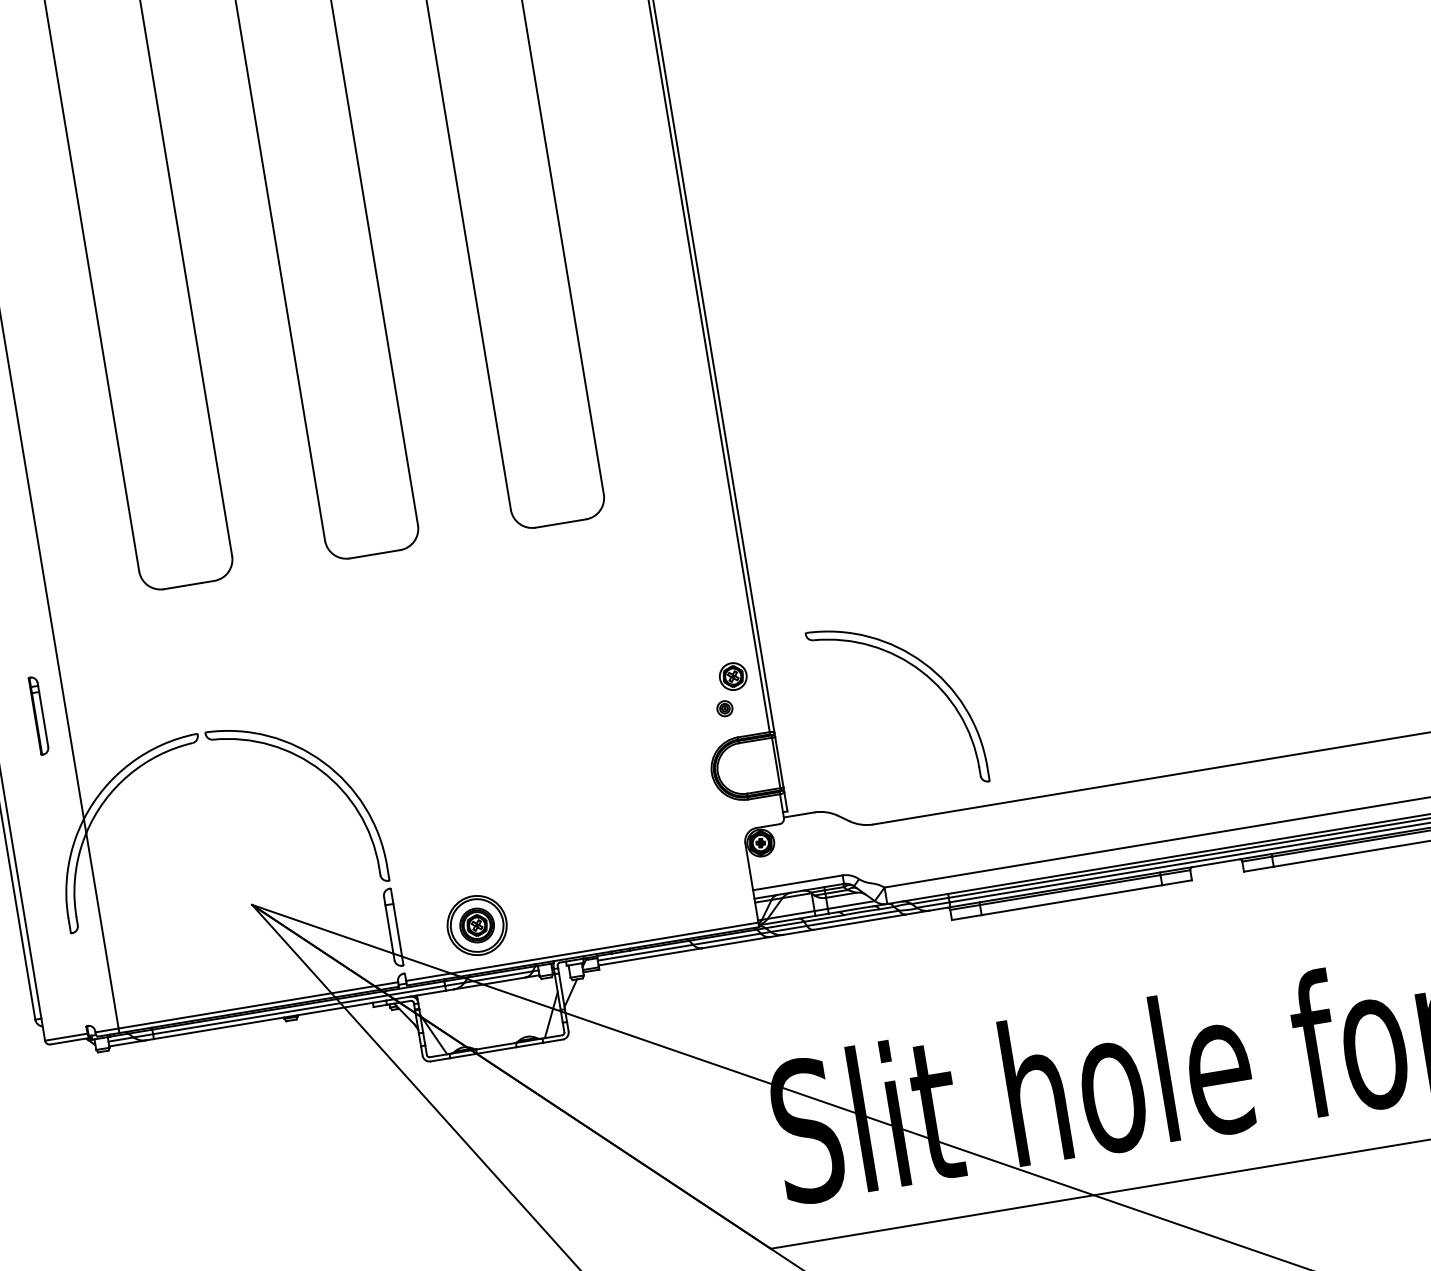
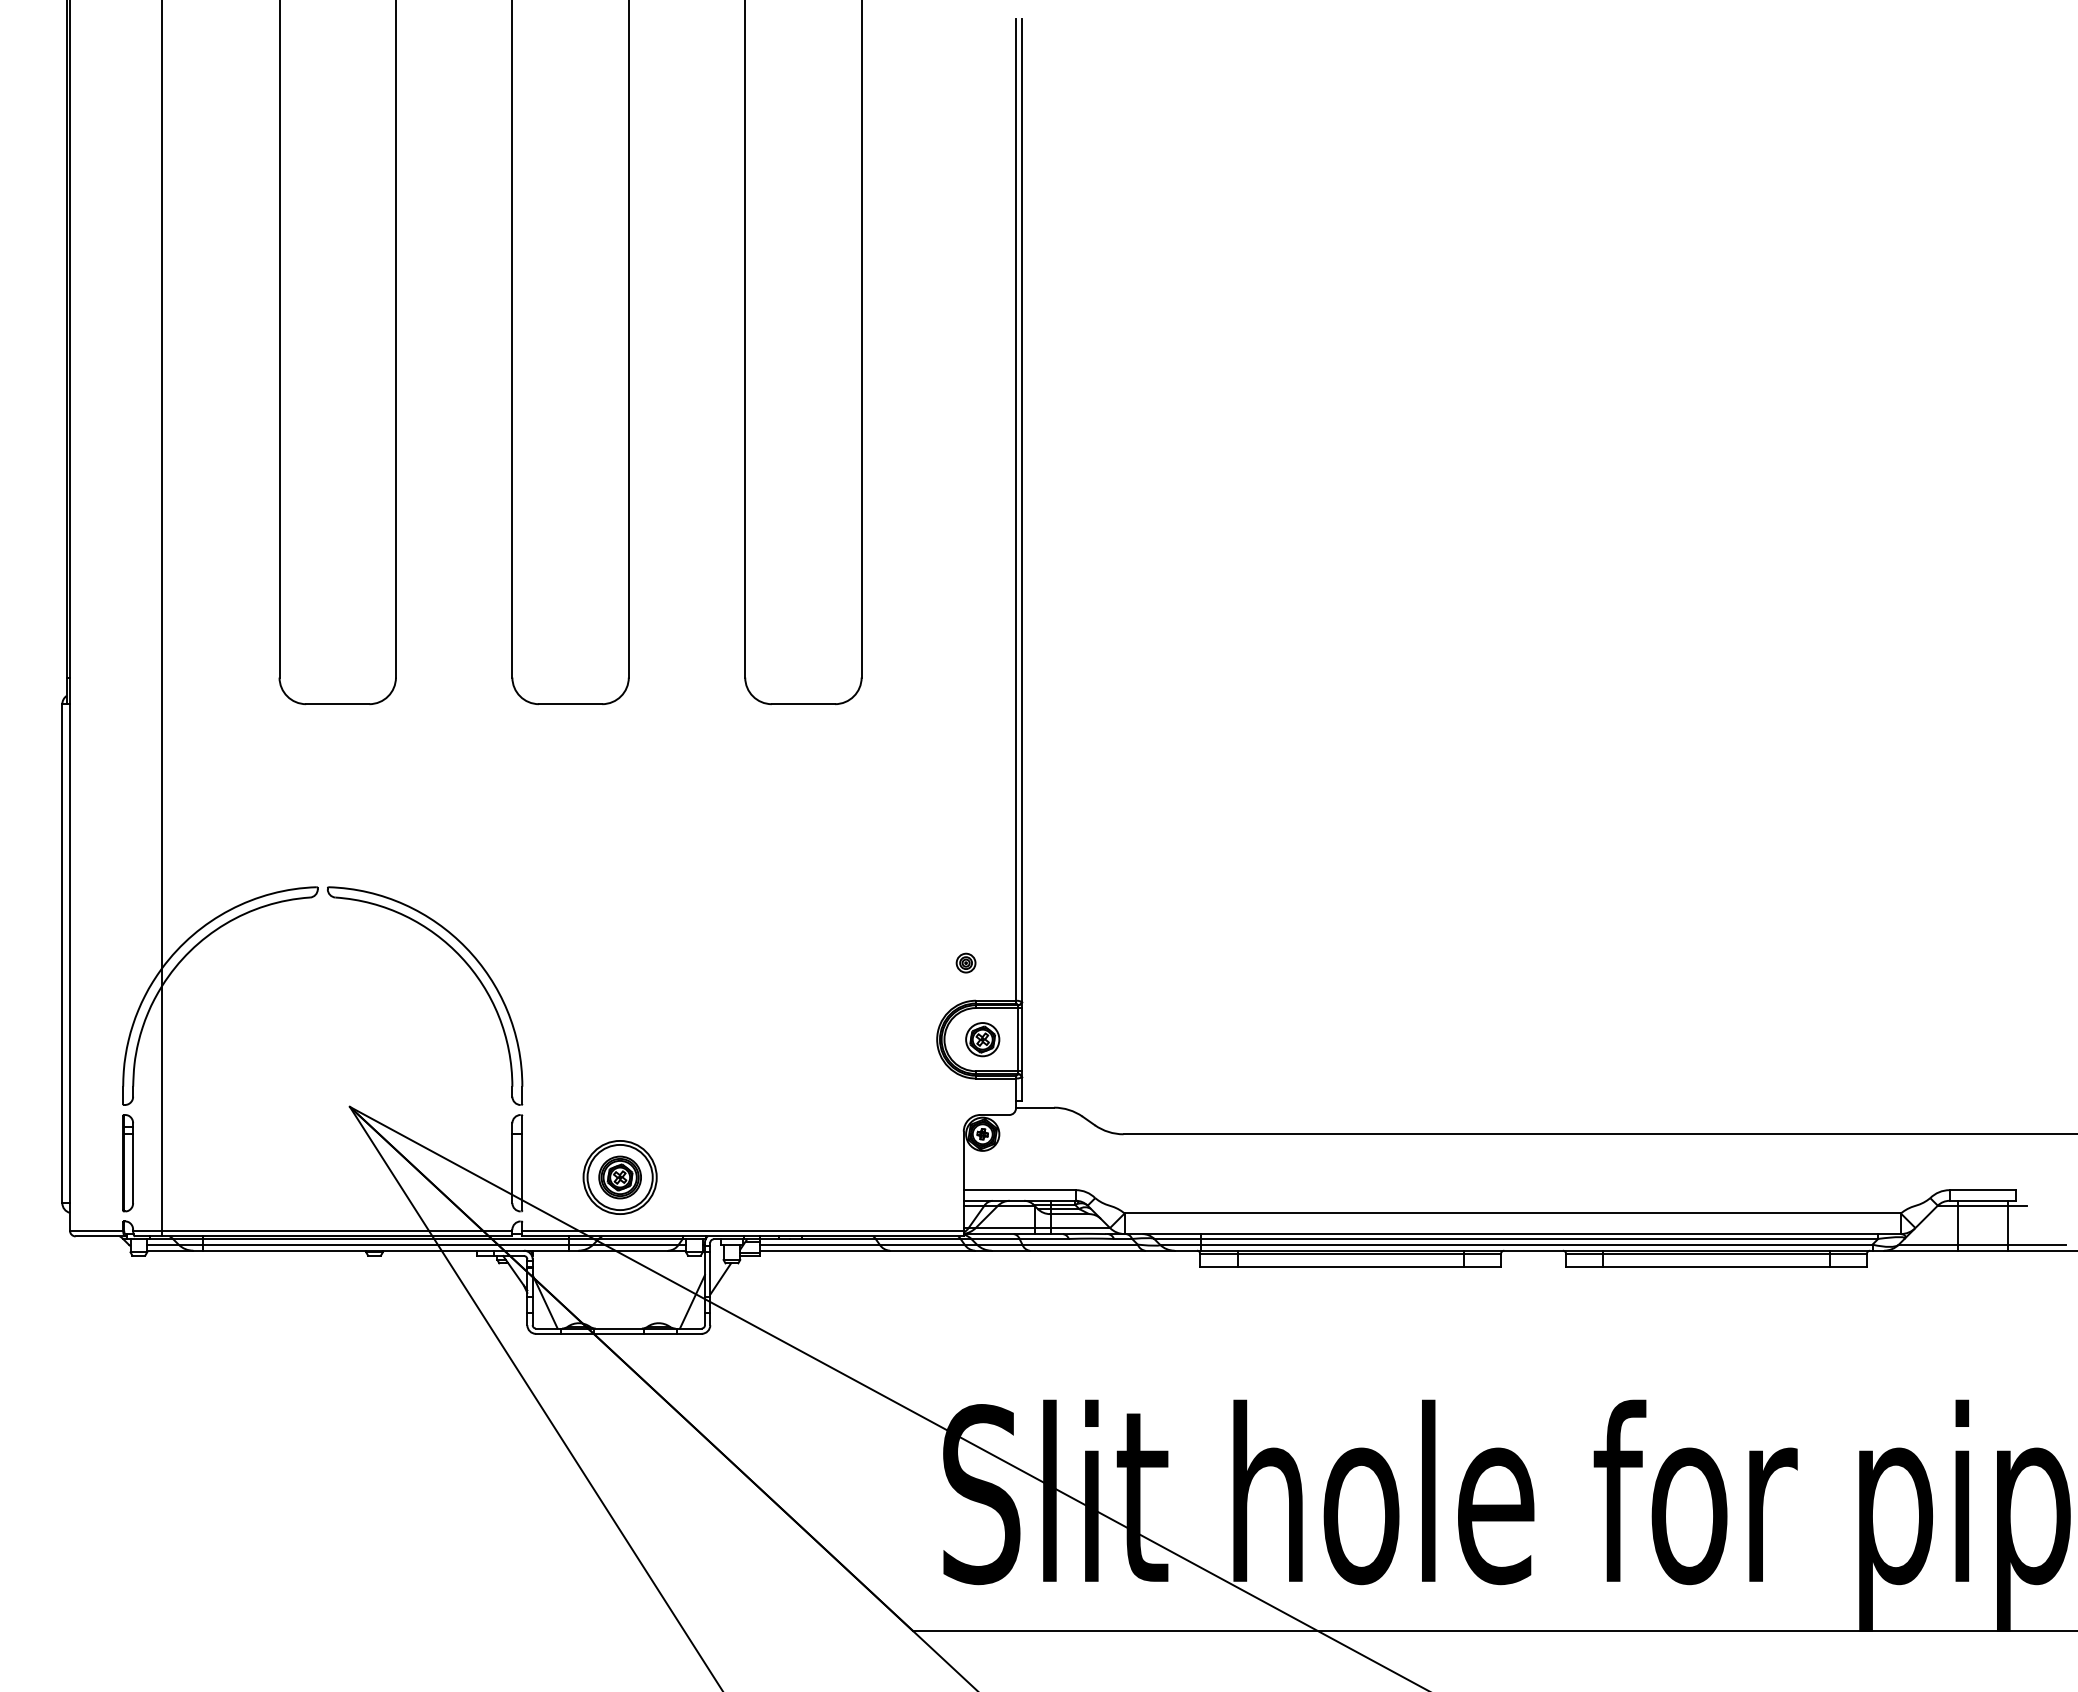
part: (922, 673) -> (1214, 960), removed
part: (733, 676) -> (982, 1039), moved
part: (38, 716) -> (127, 1163), moved

